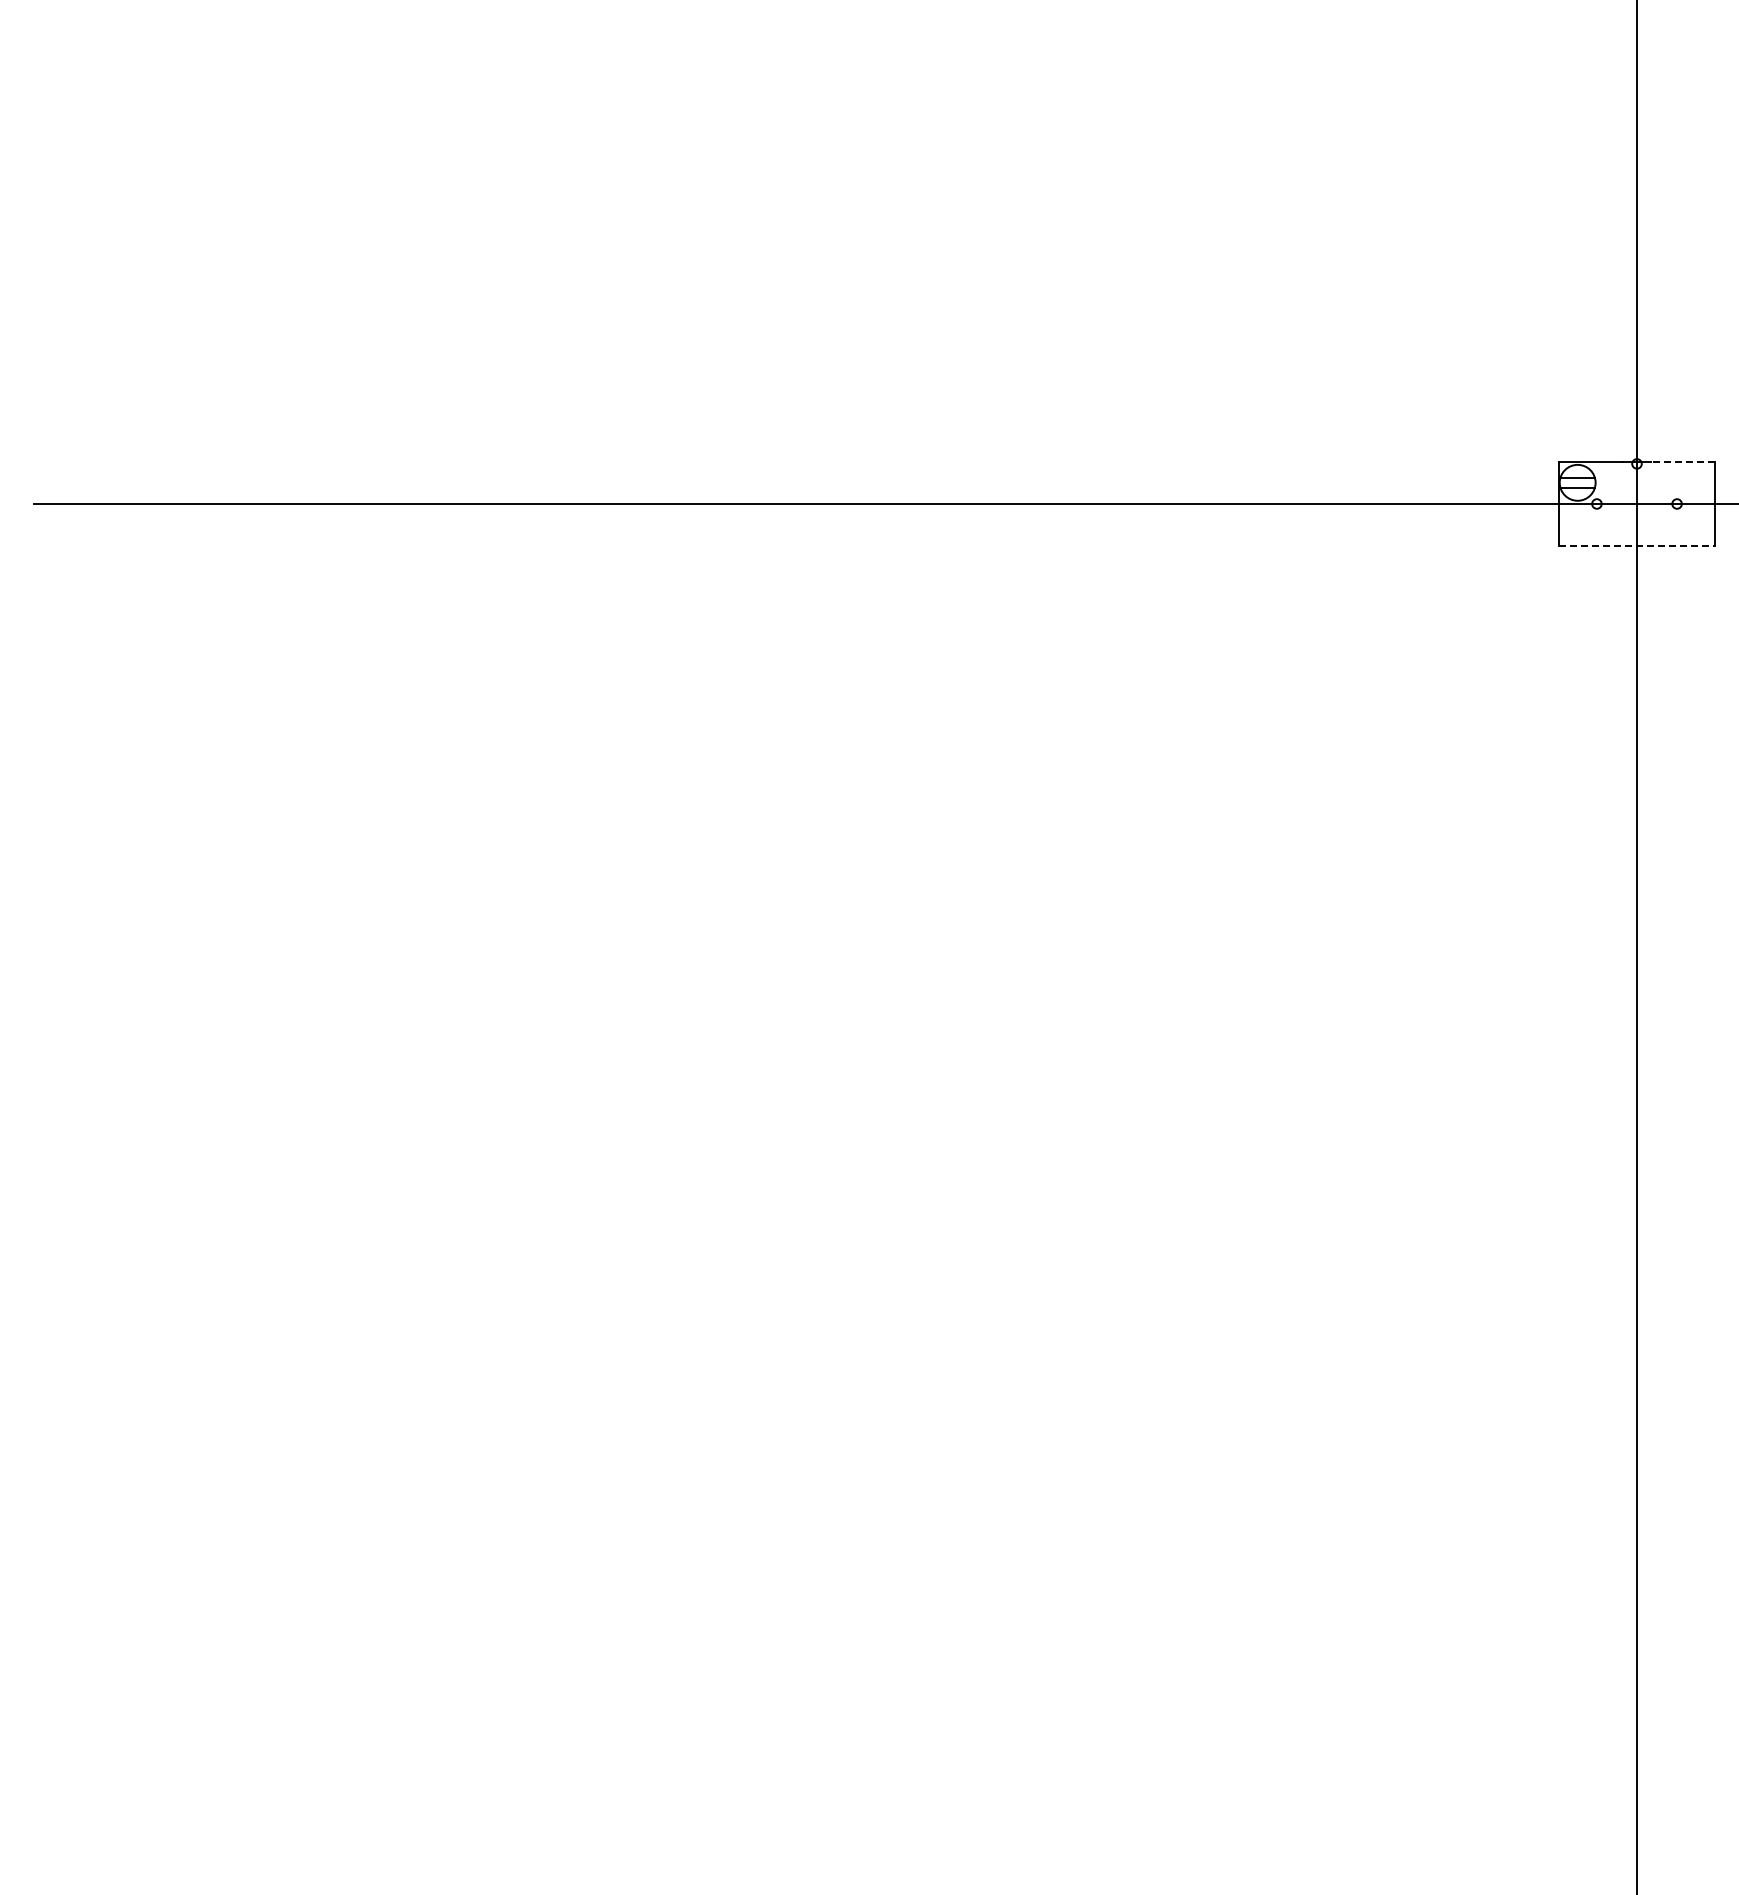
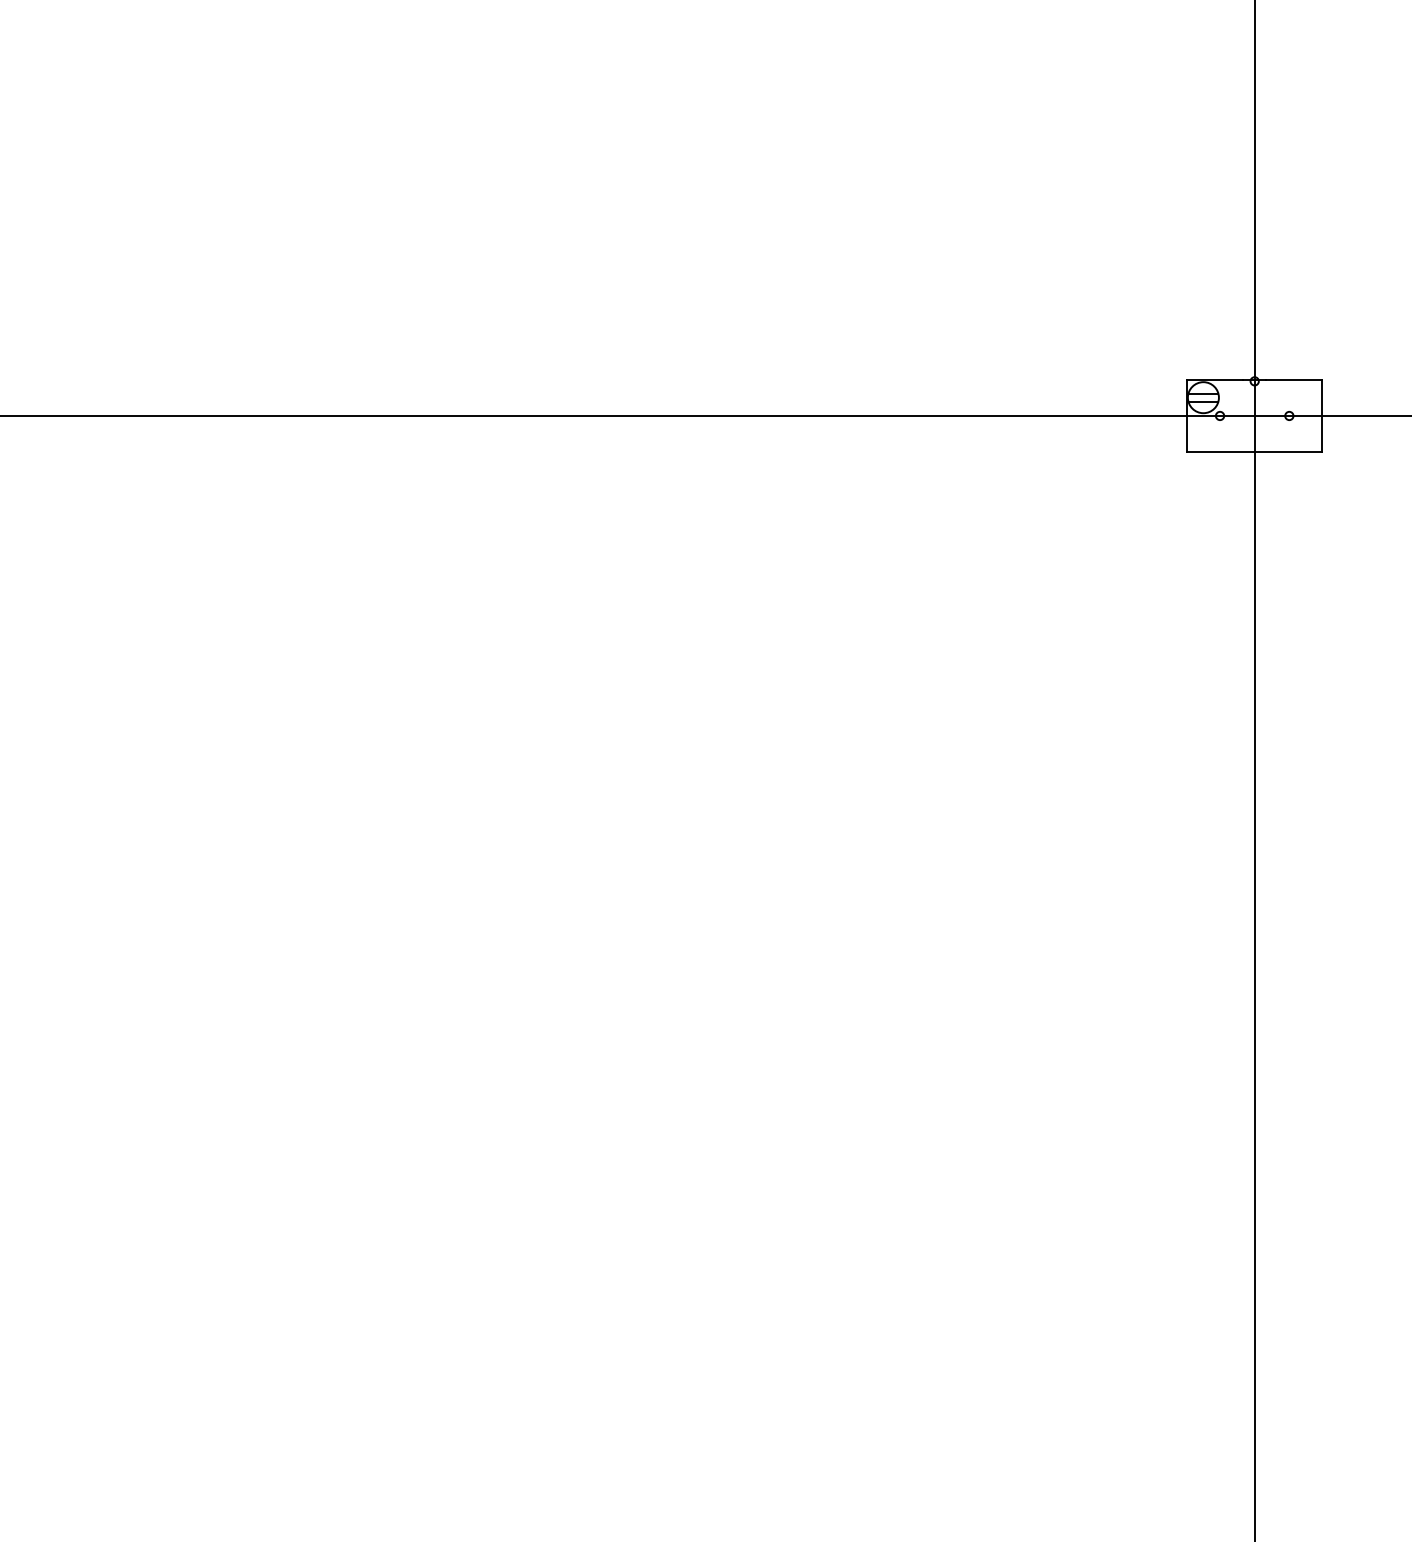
line: (1682, 461) -> (1294, 379), dashed -> solid
line: (1637, 546) -> (1255, 452), dashed -> solid

